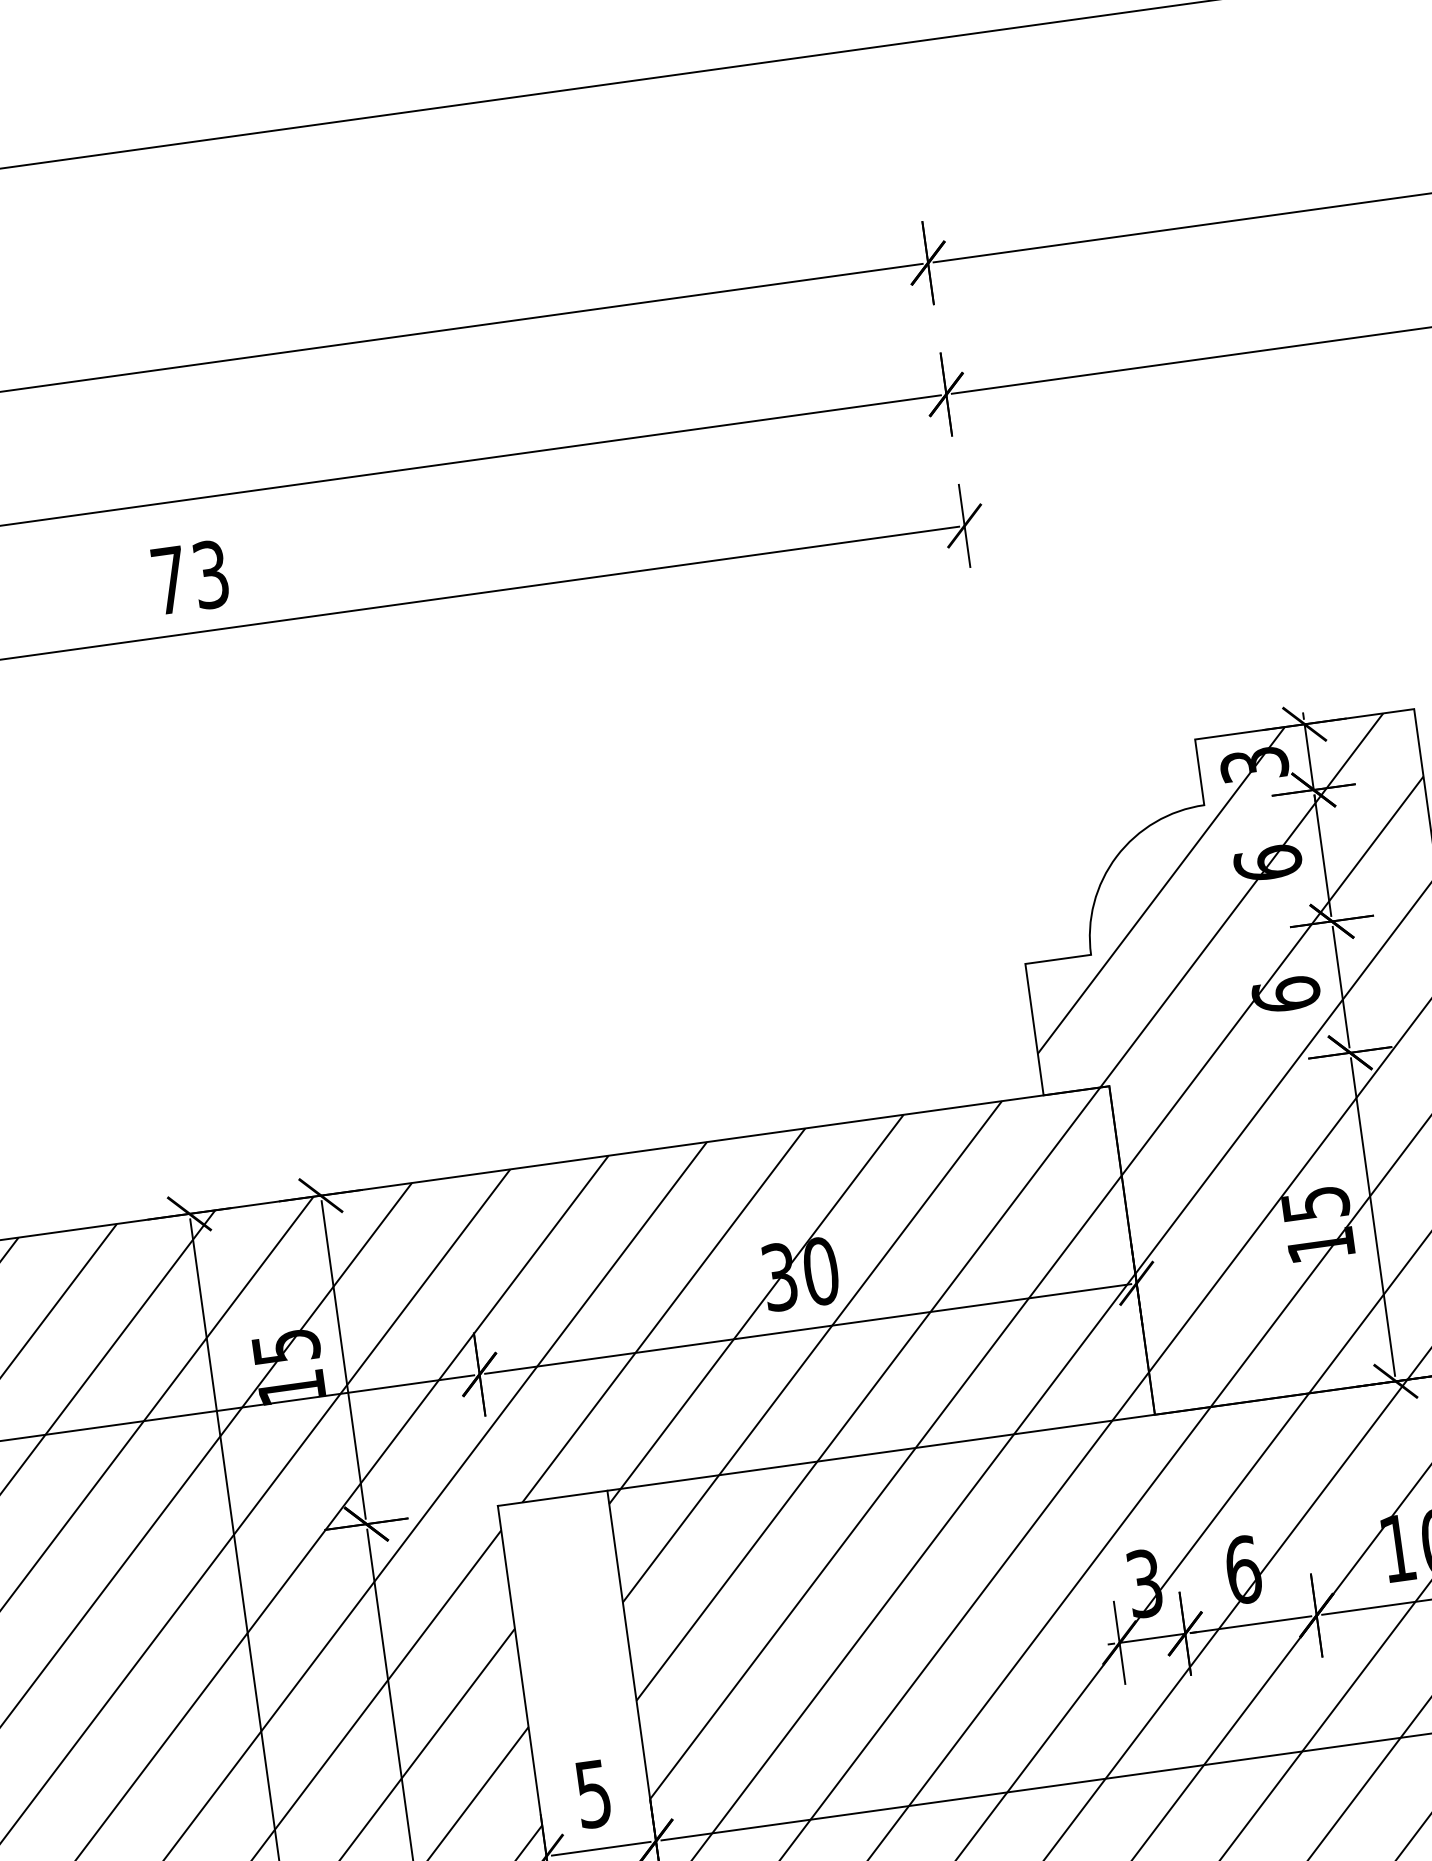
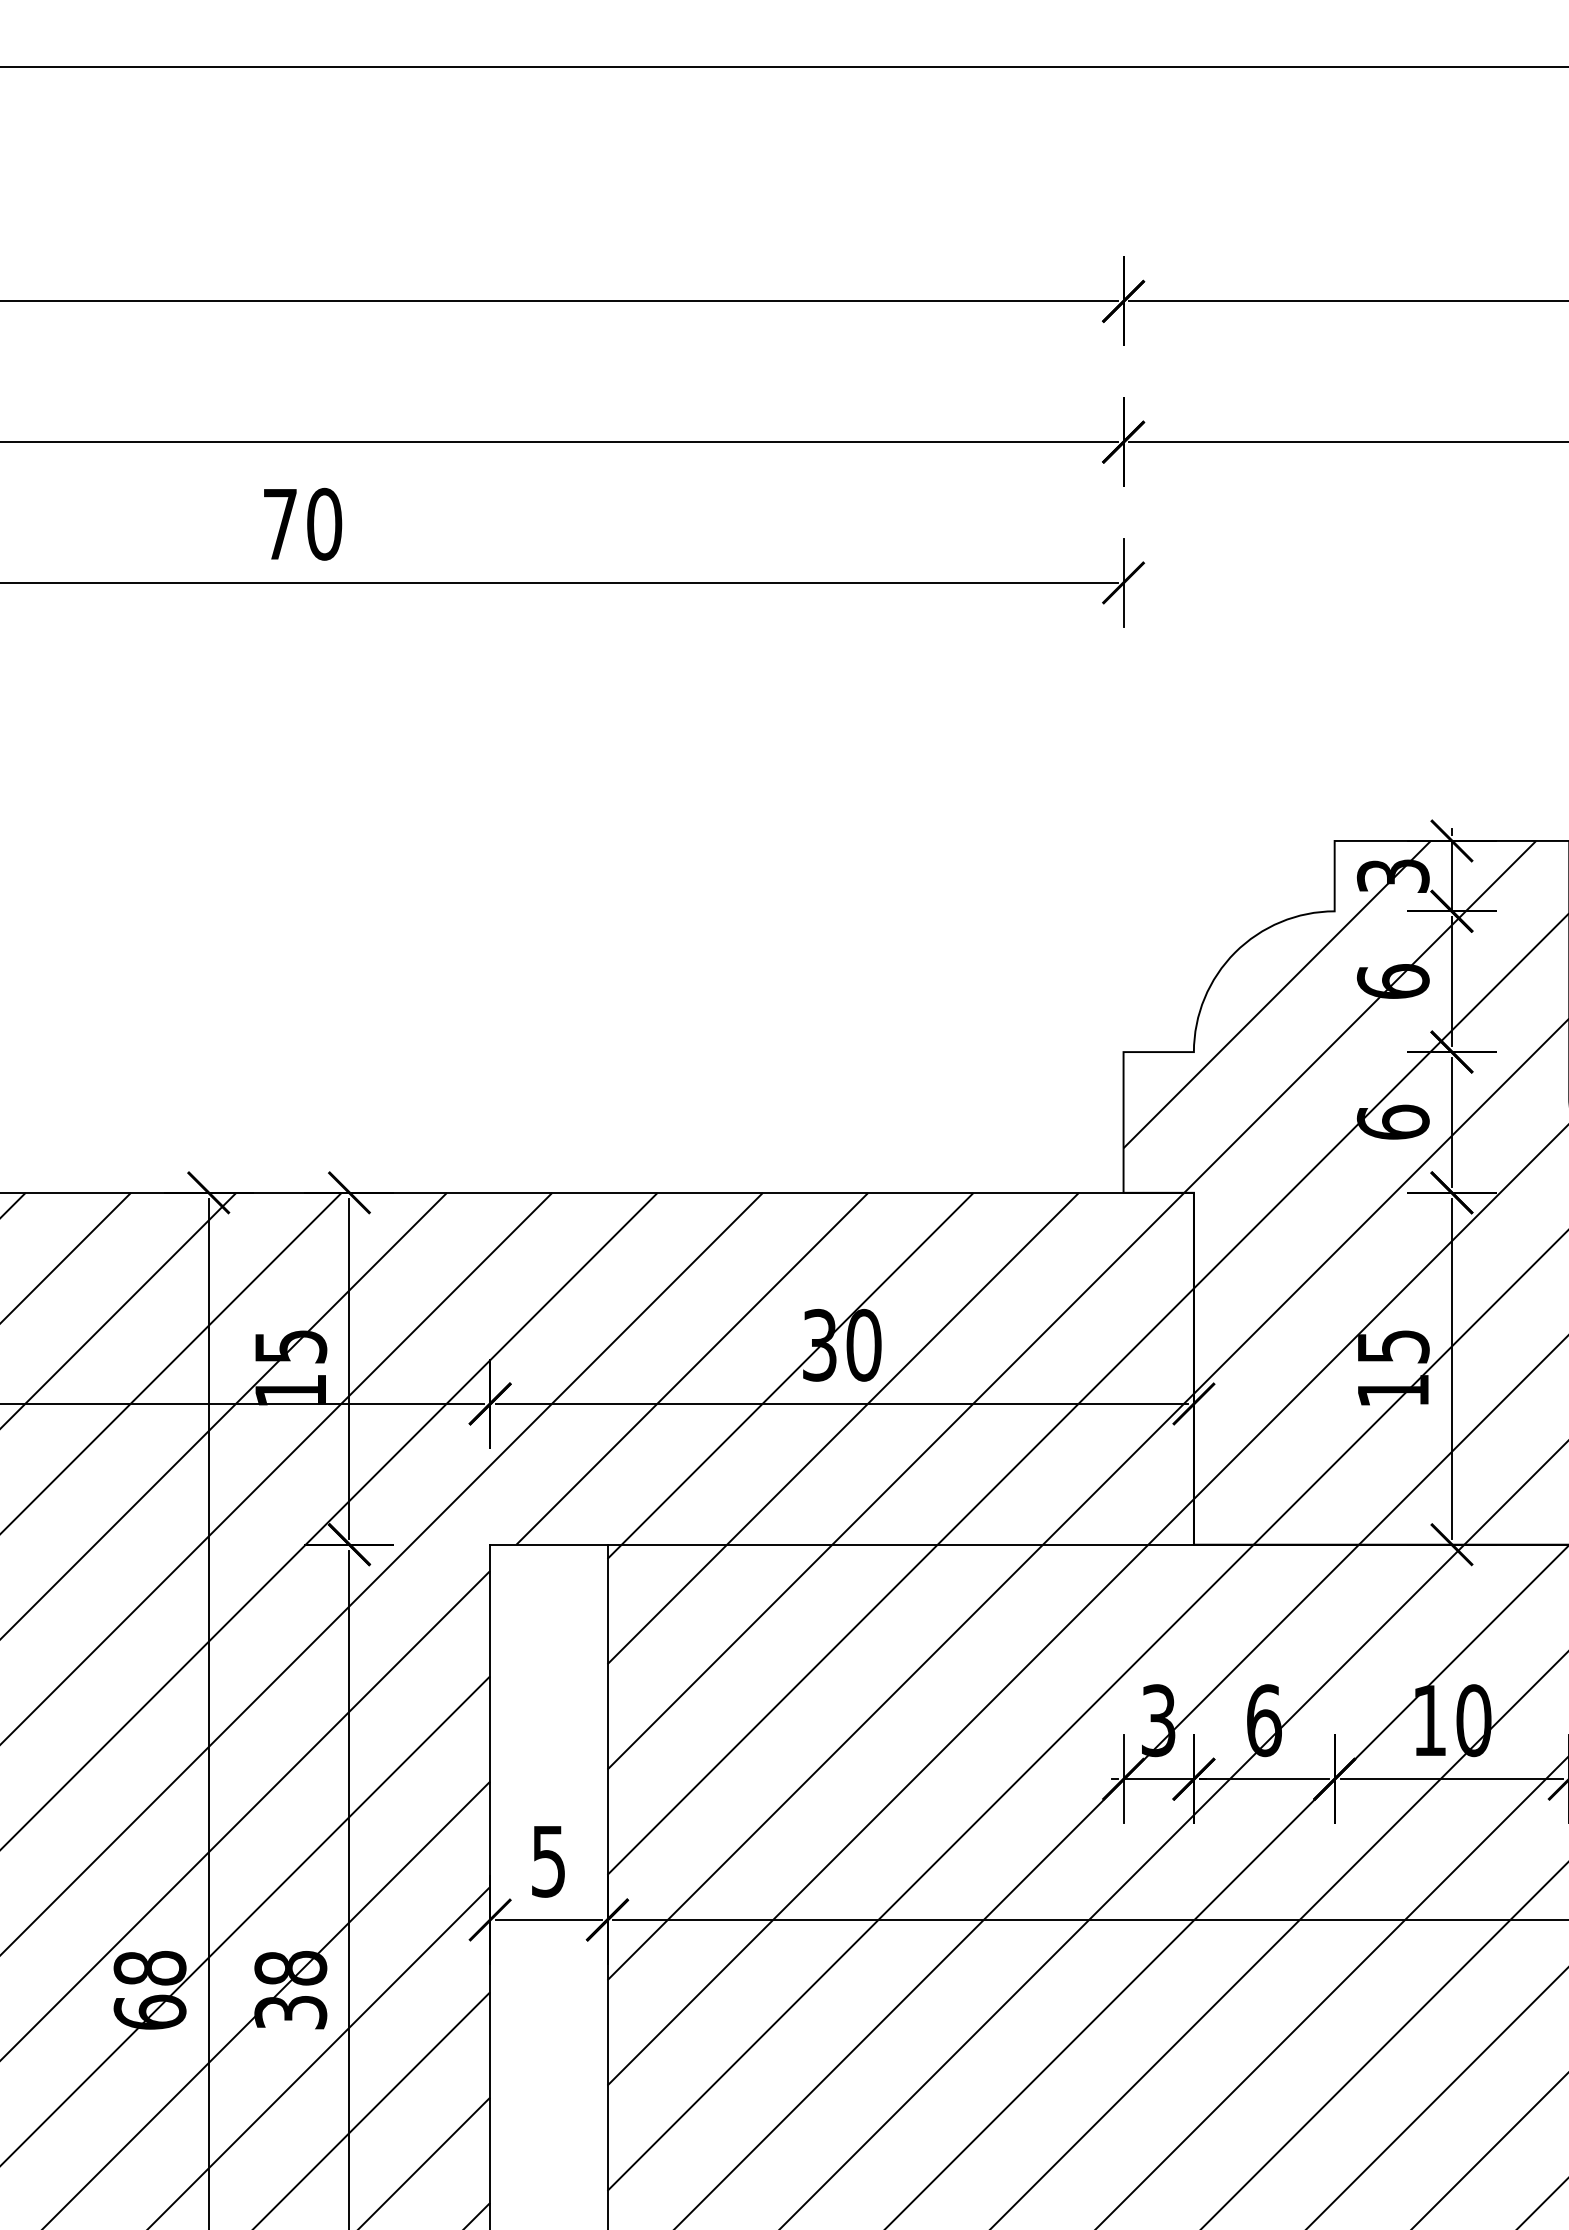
text: (210, 573) -> (324, 523), 73 -> 70

